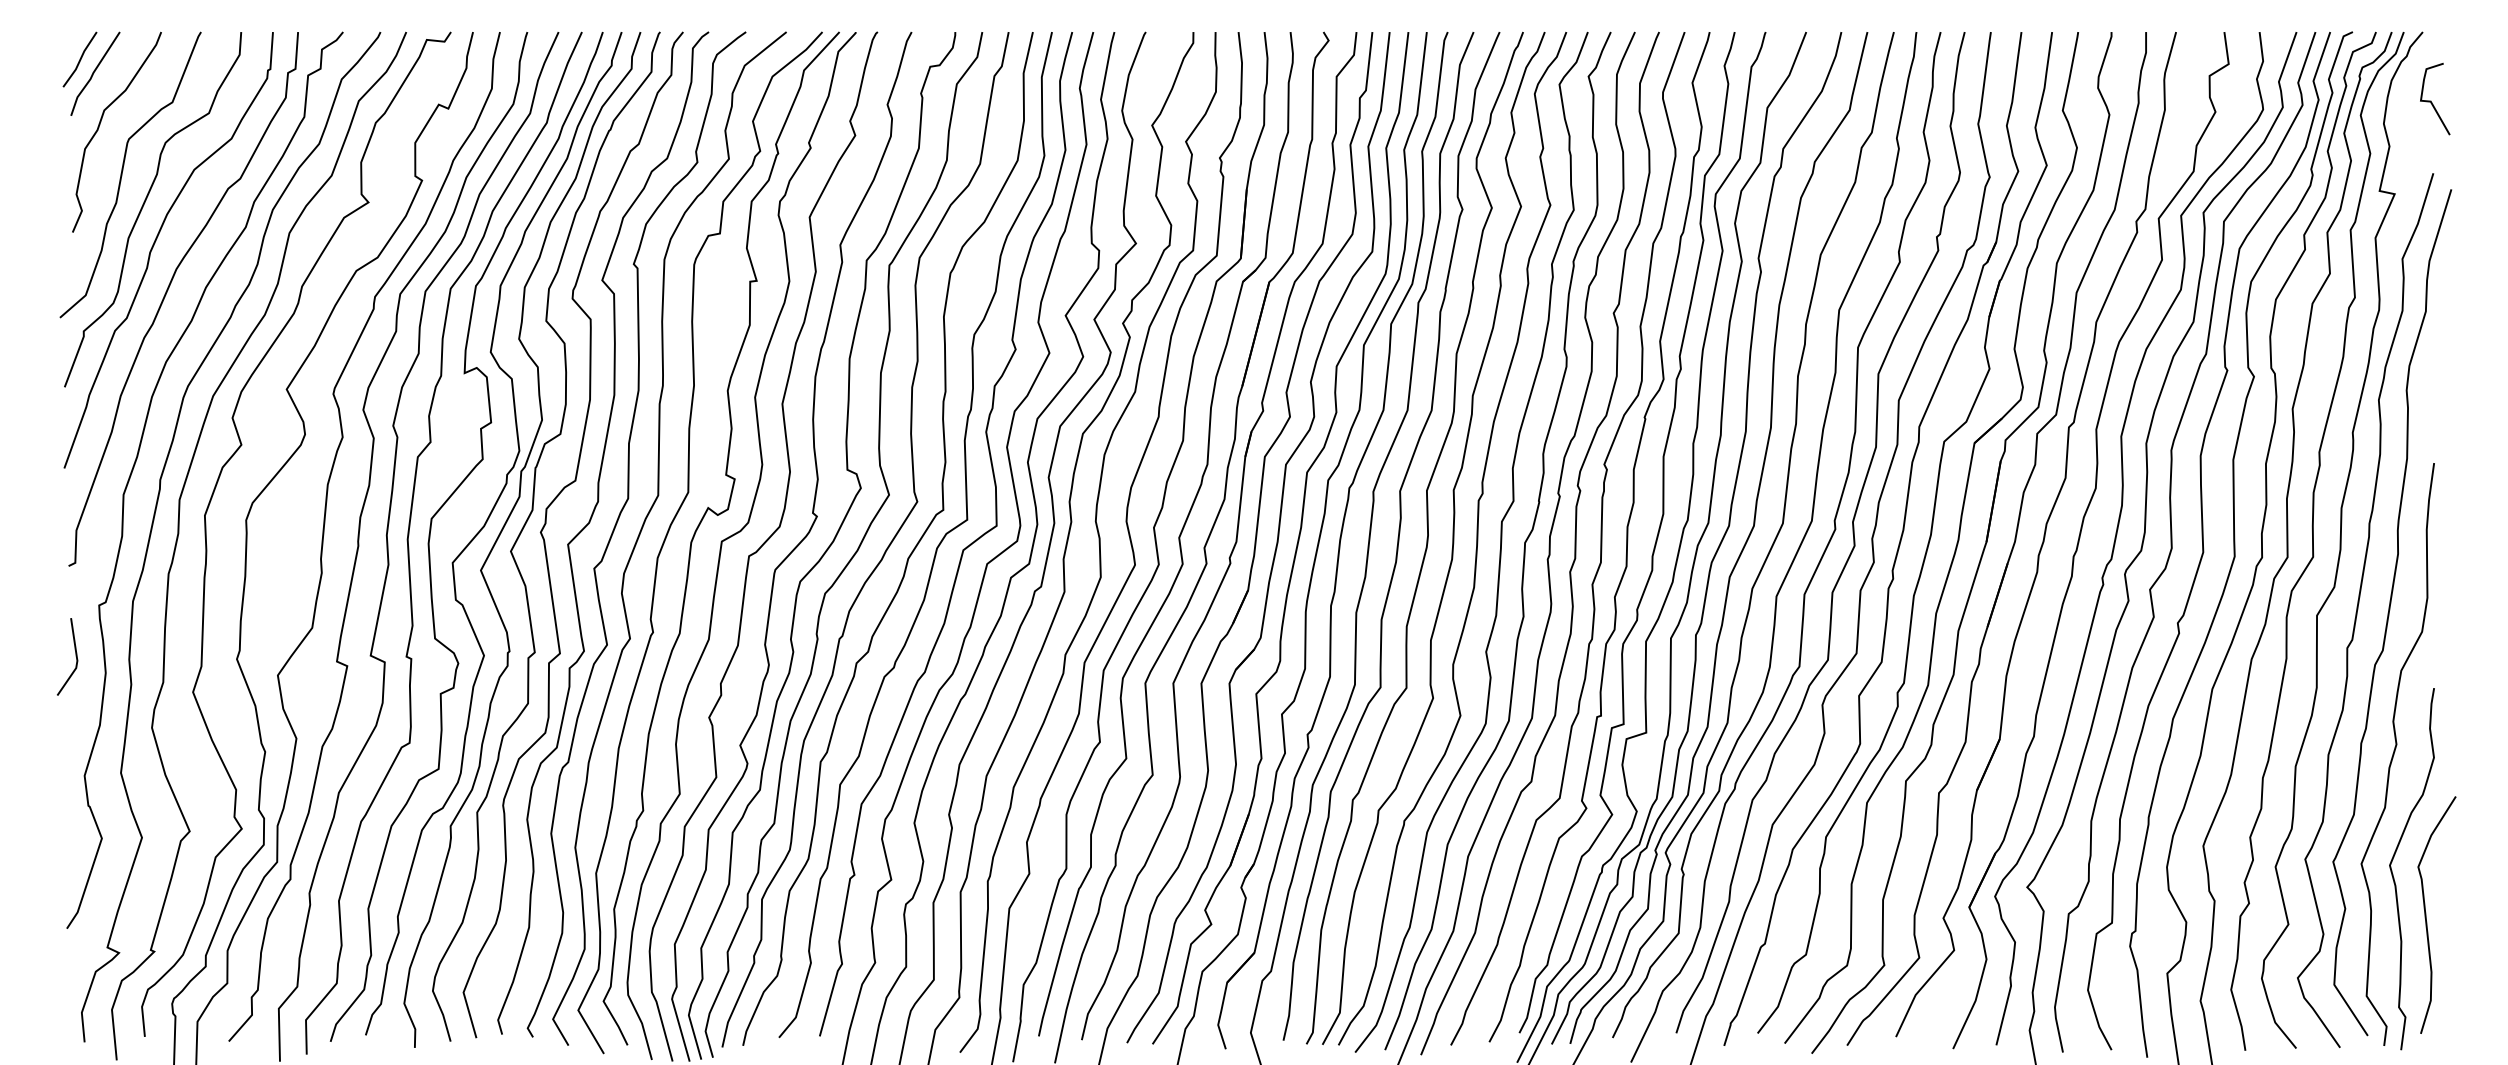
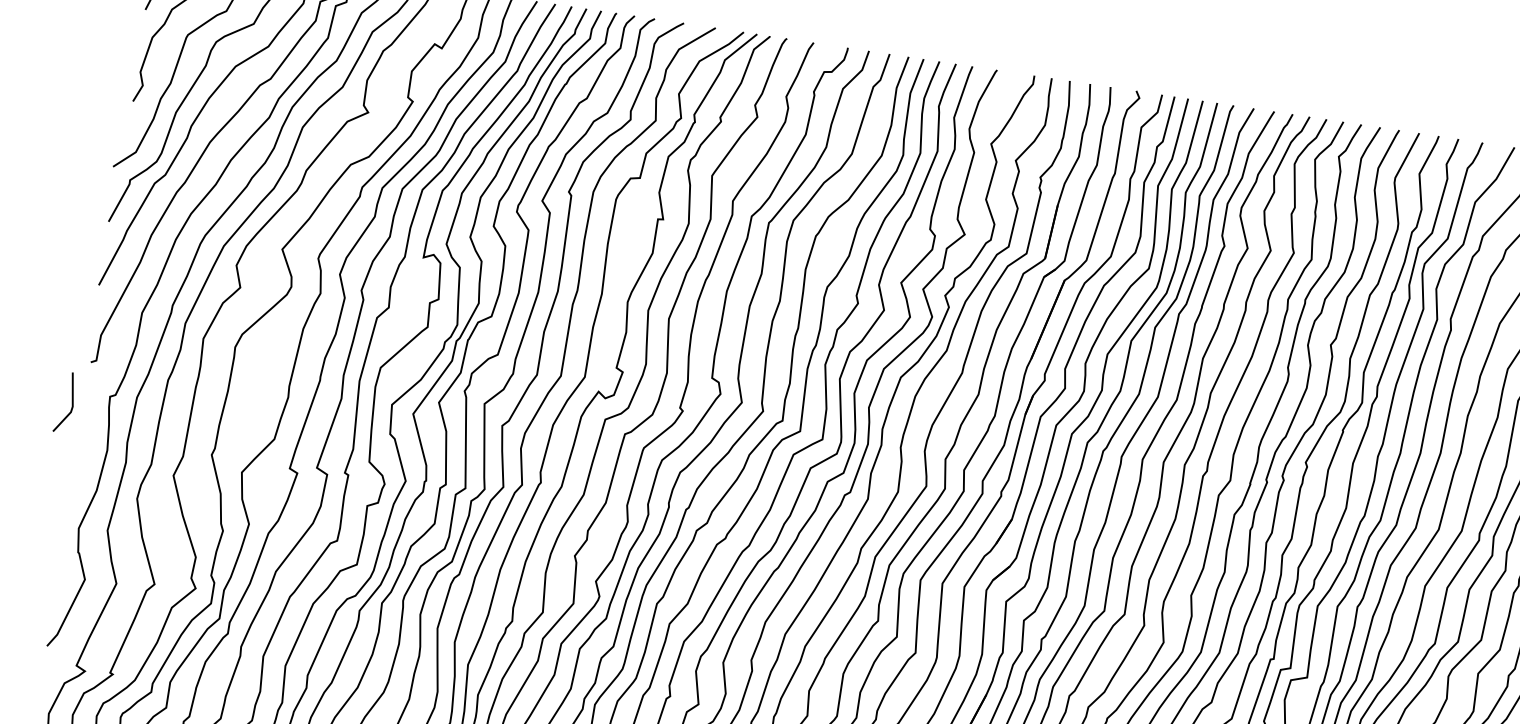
line: (75, 656) -> (71, 403), moved

